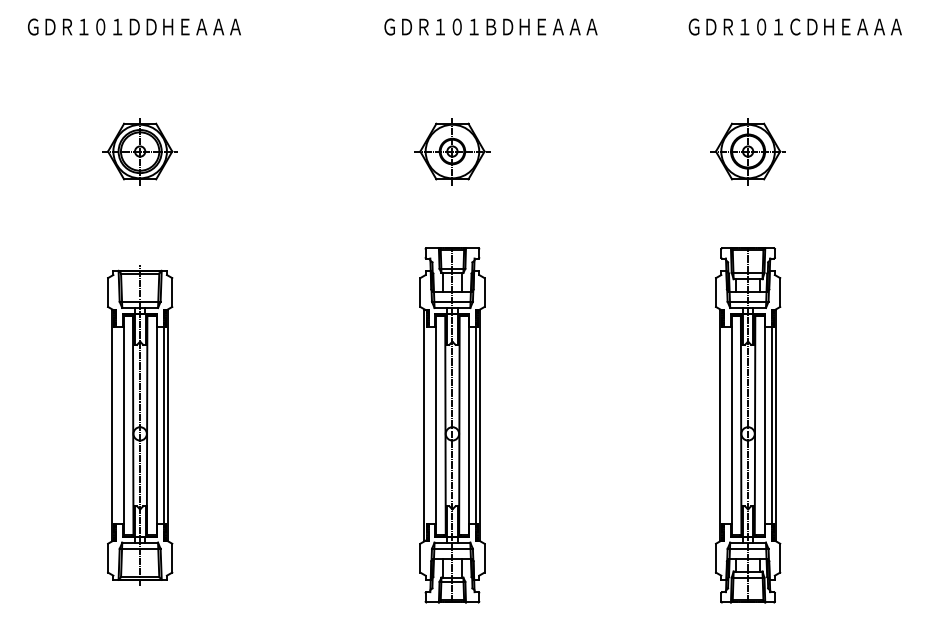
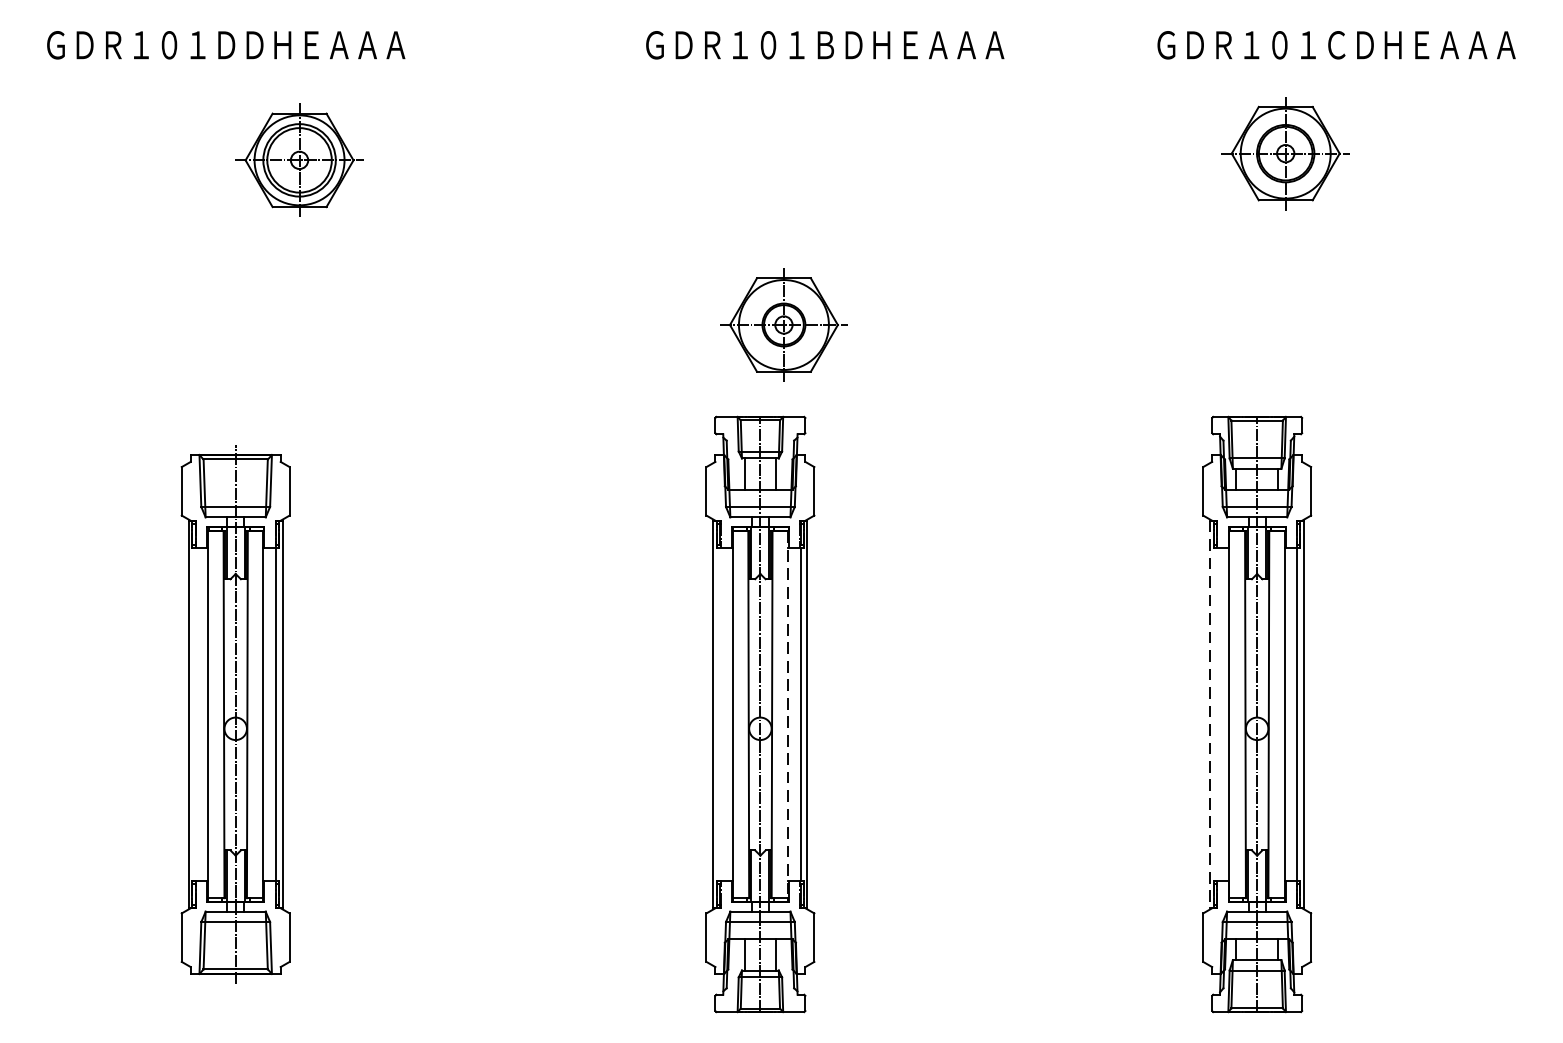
part: (139, 151) -> (298, 160), moved
part: (452, 151) -> (784, 324), moved
part: (747, 151) -> (1284, 153), moved
line: (720, 425) -> (1210, 714), solid -> dashed
line: (468, 426) -> (787, 716), solid -> dashed

